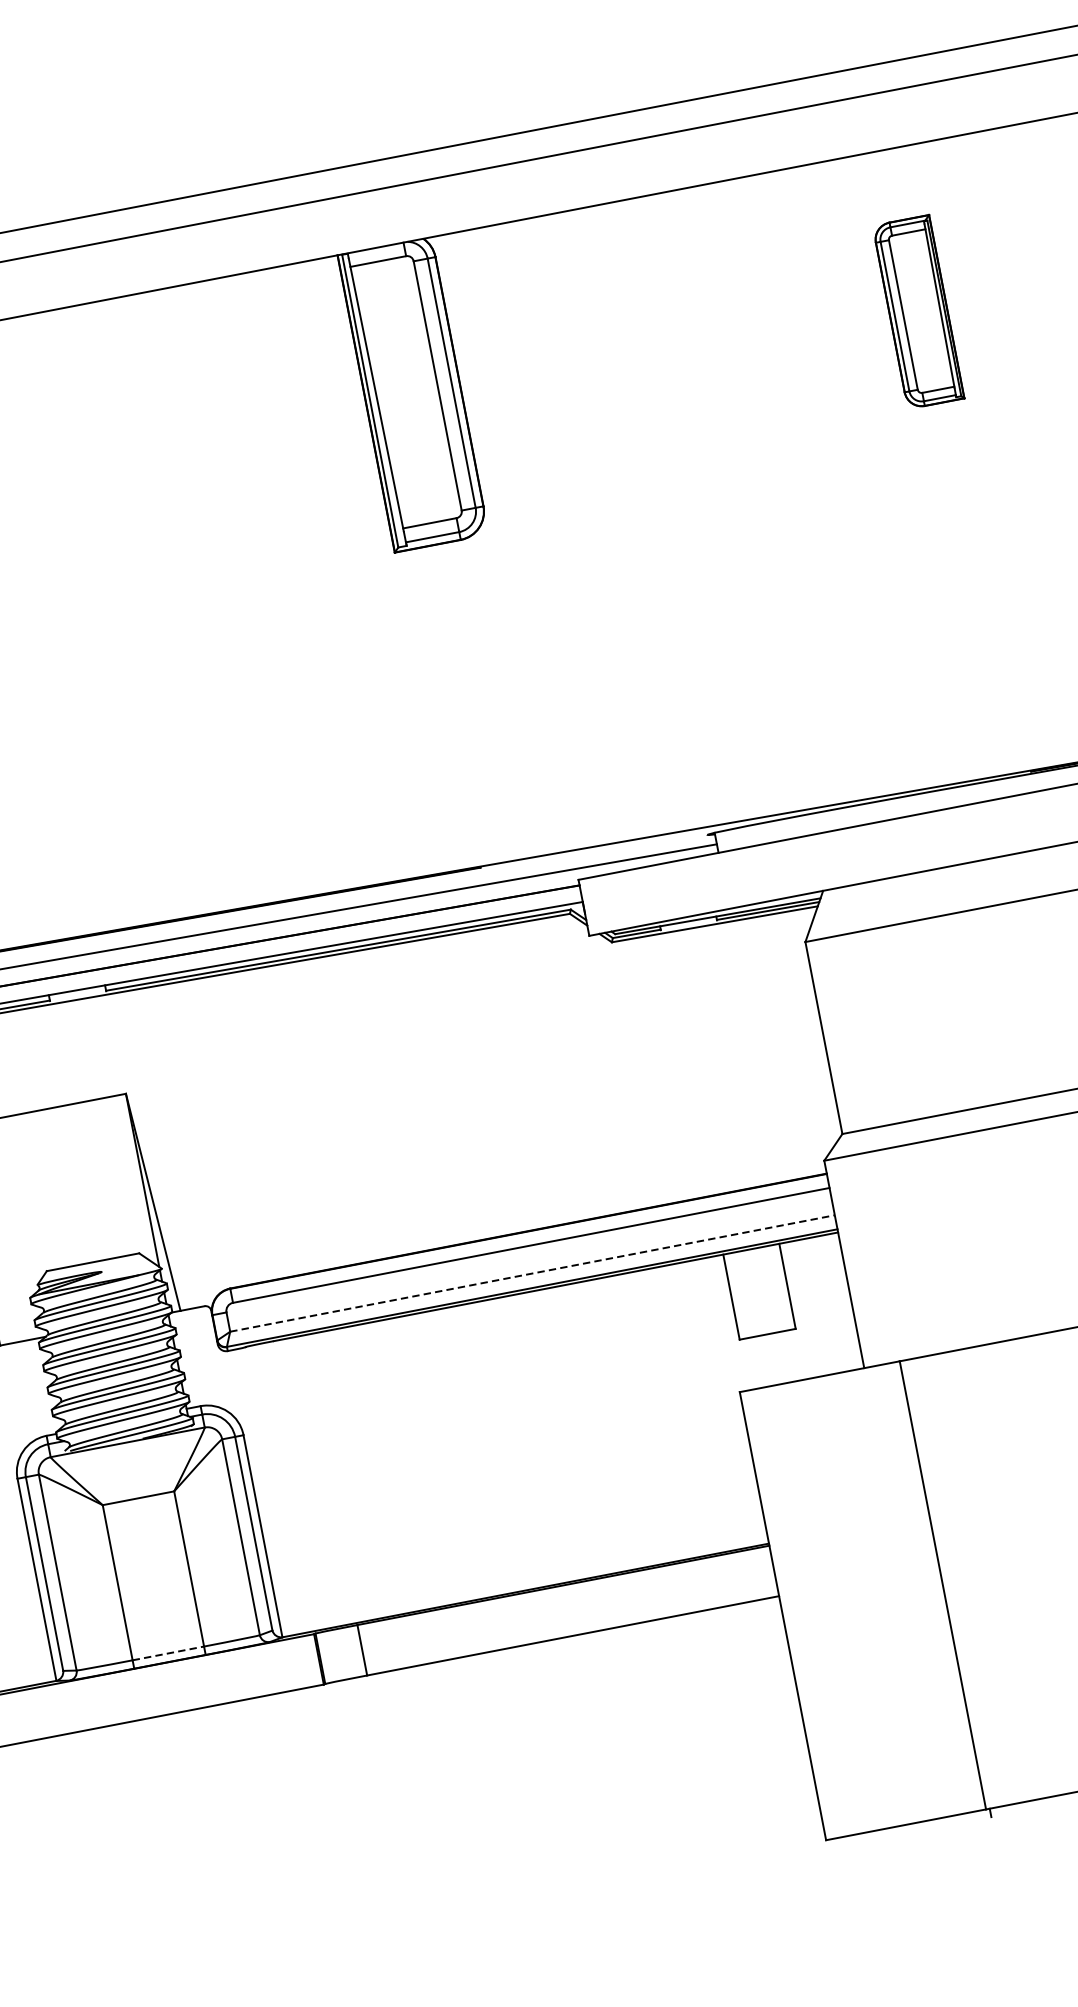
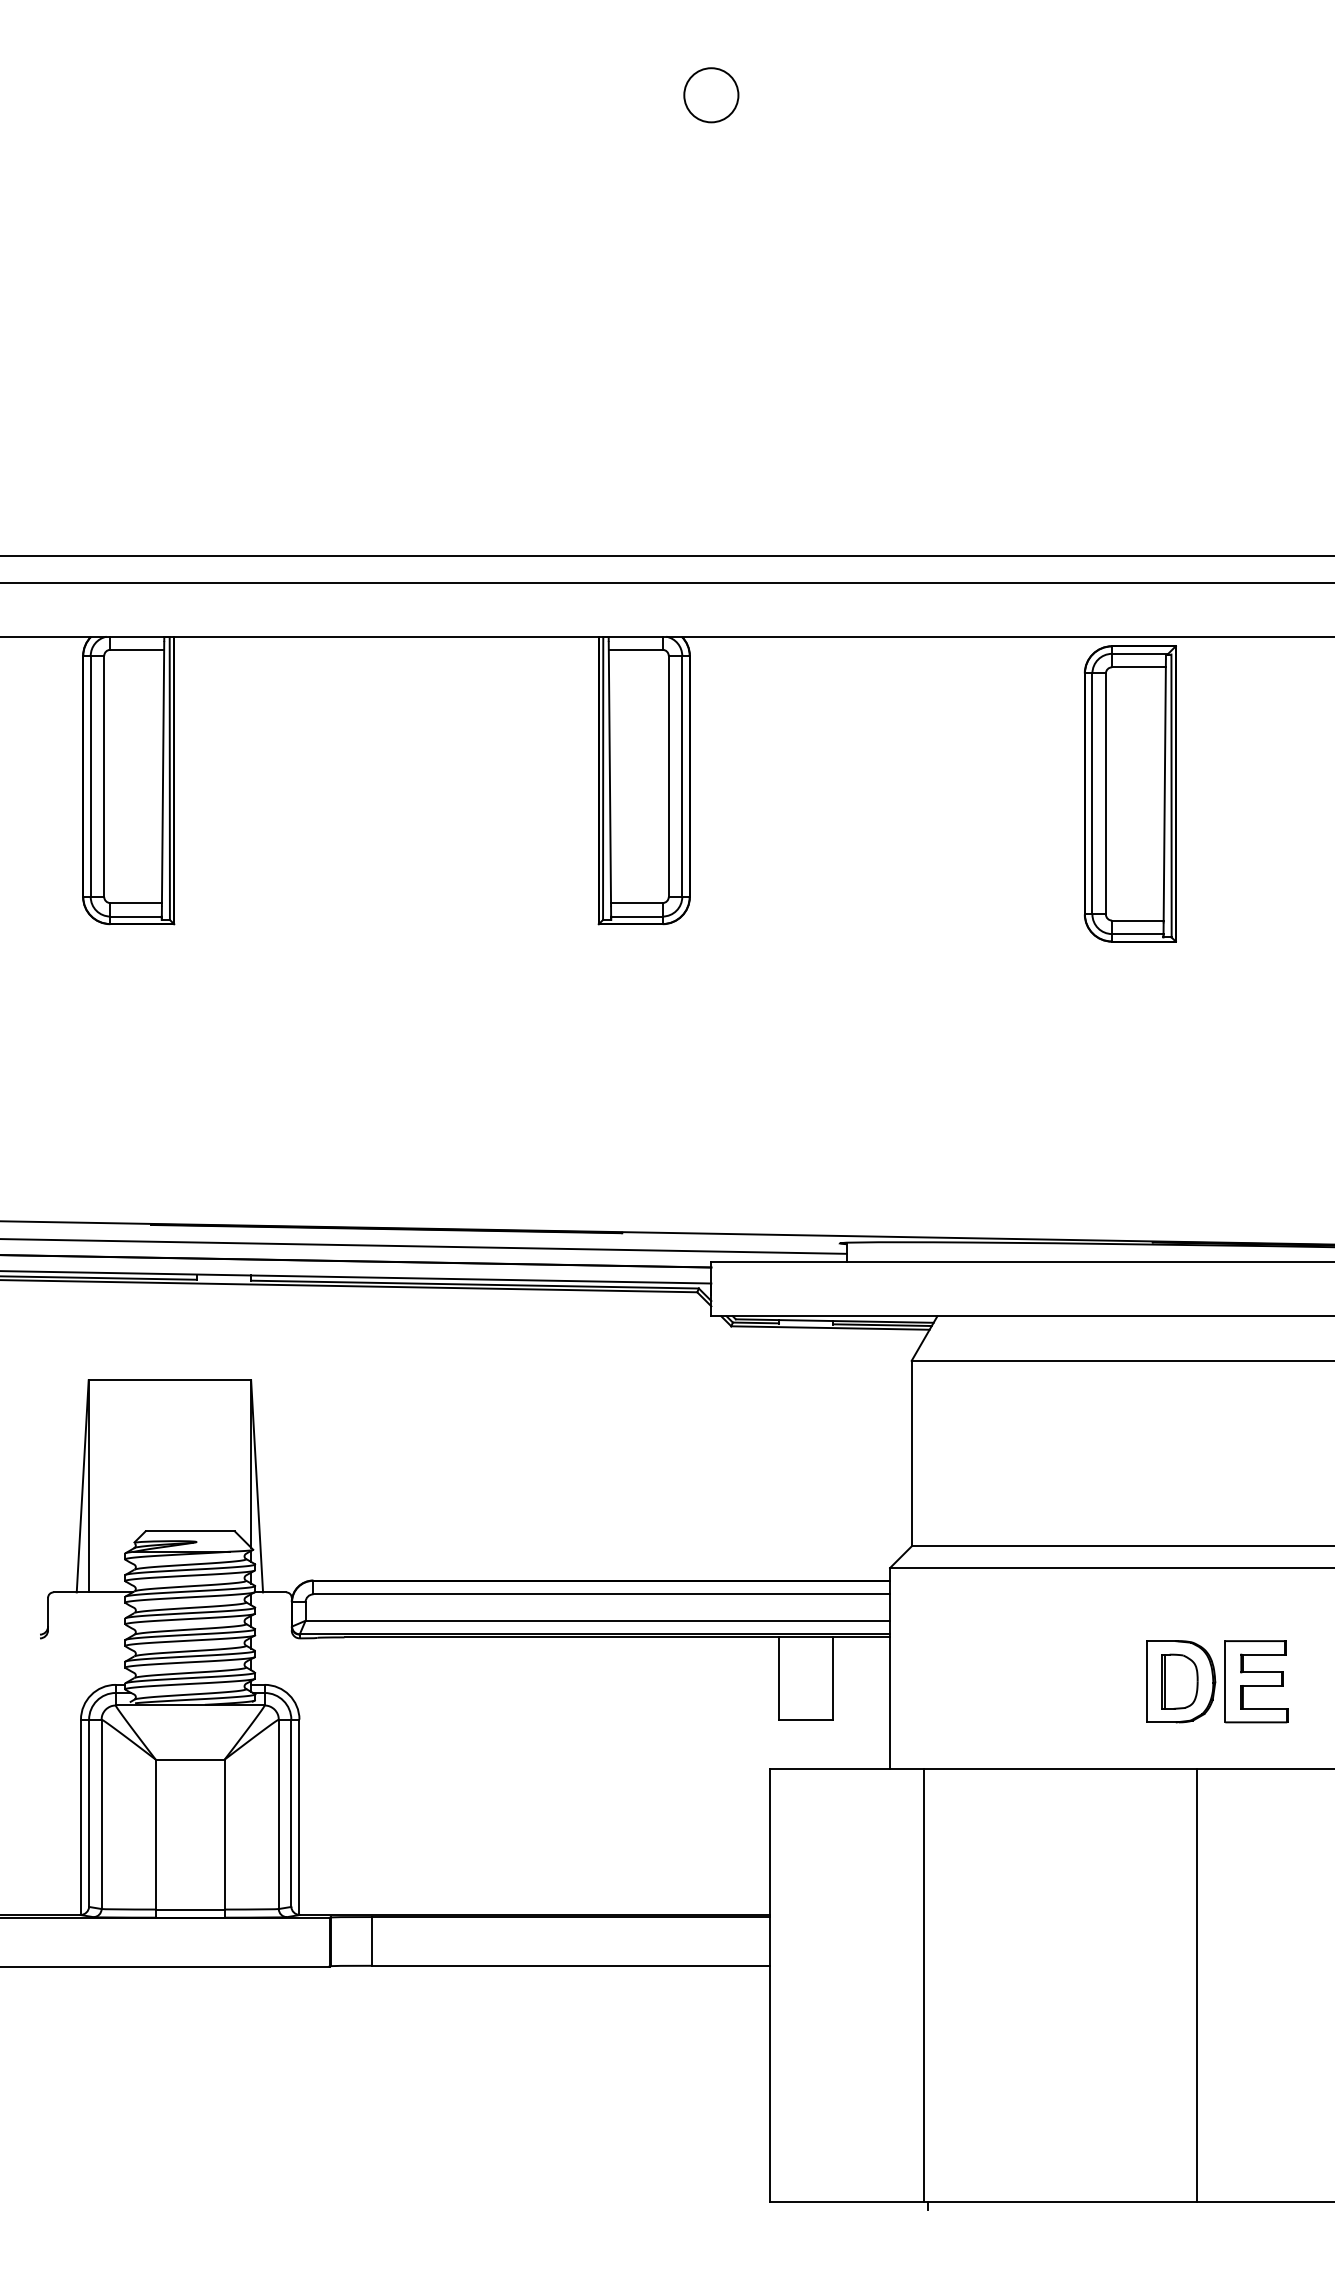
part: (917, 311) -> (1129, 793), size x1.67
line: (533, 1273) -> (598, 1620), dashed -> solid
line: (168, 1653) -> (190, 1909), dashed -> solid

